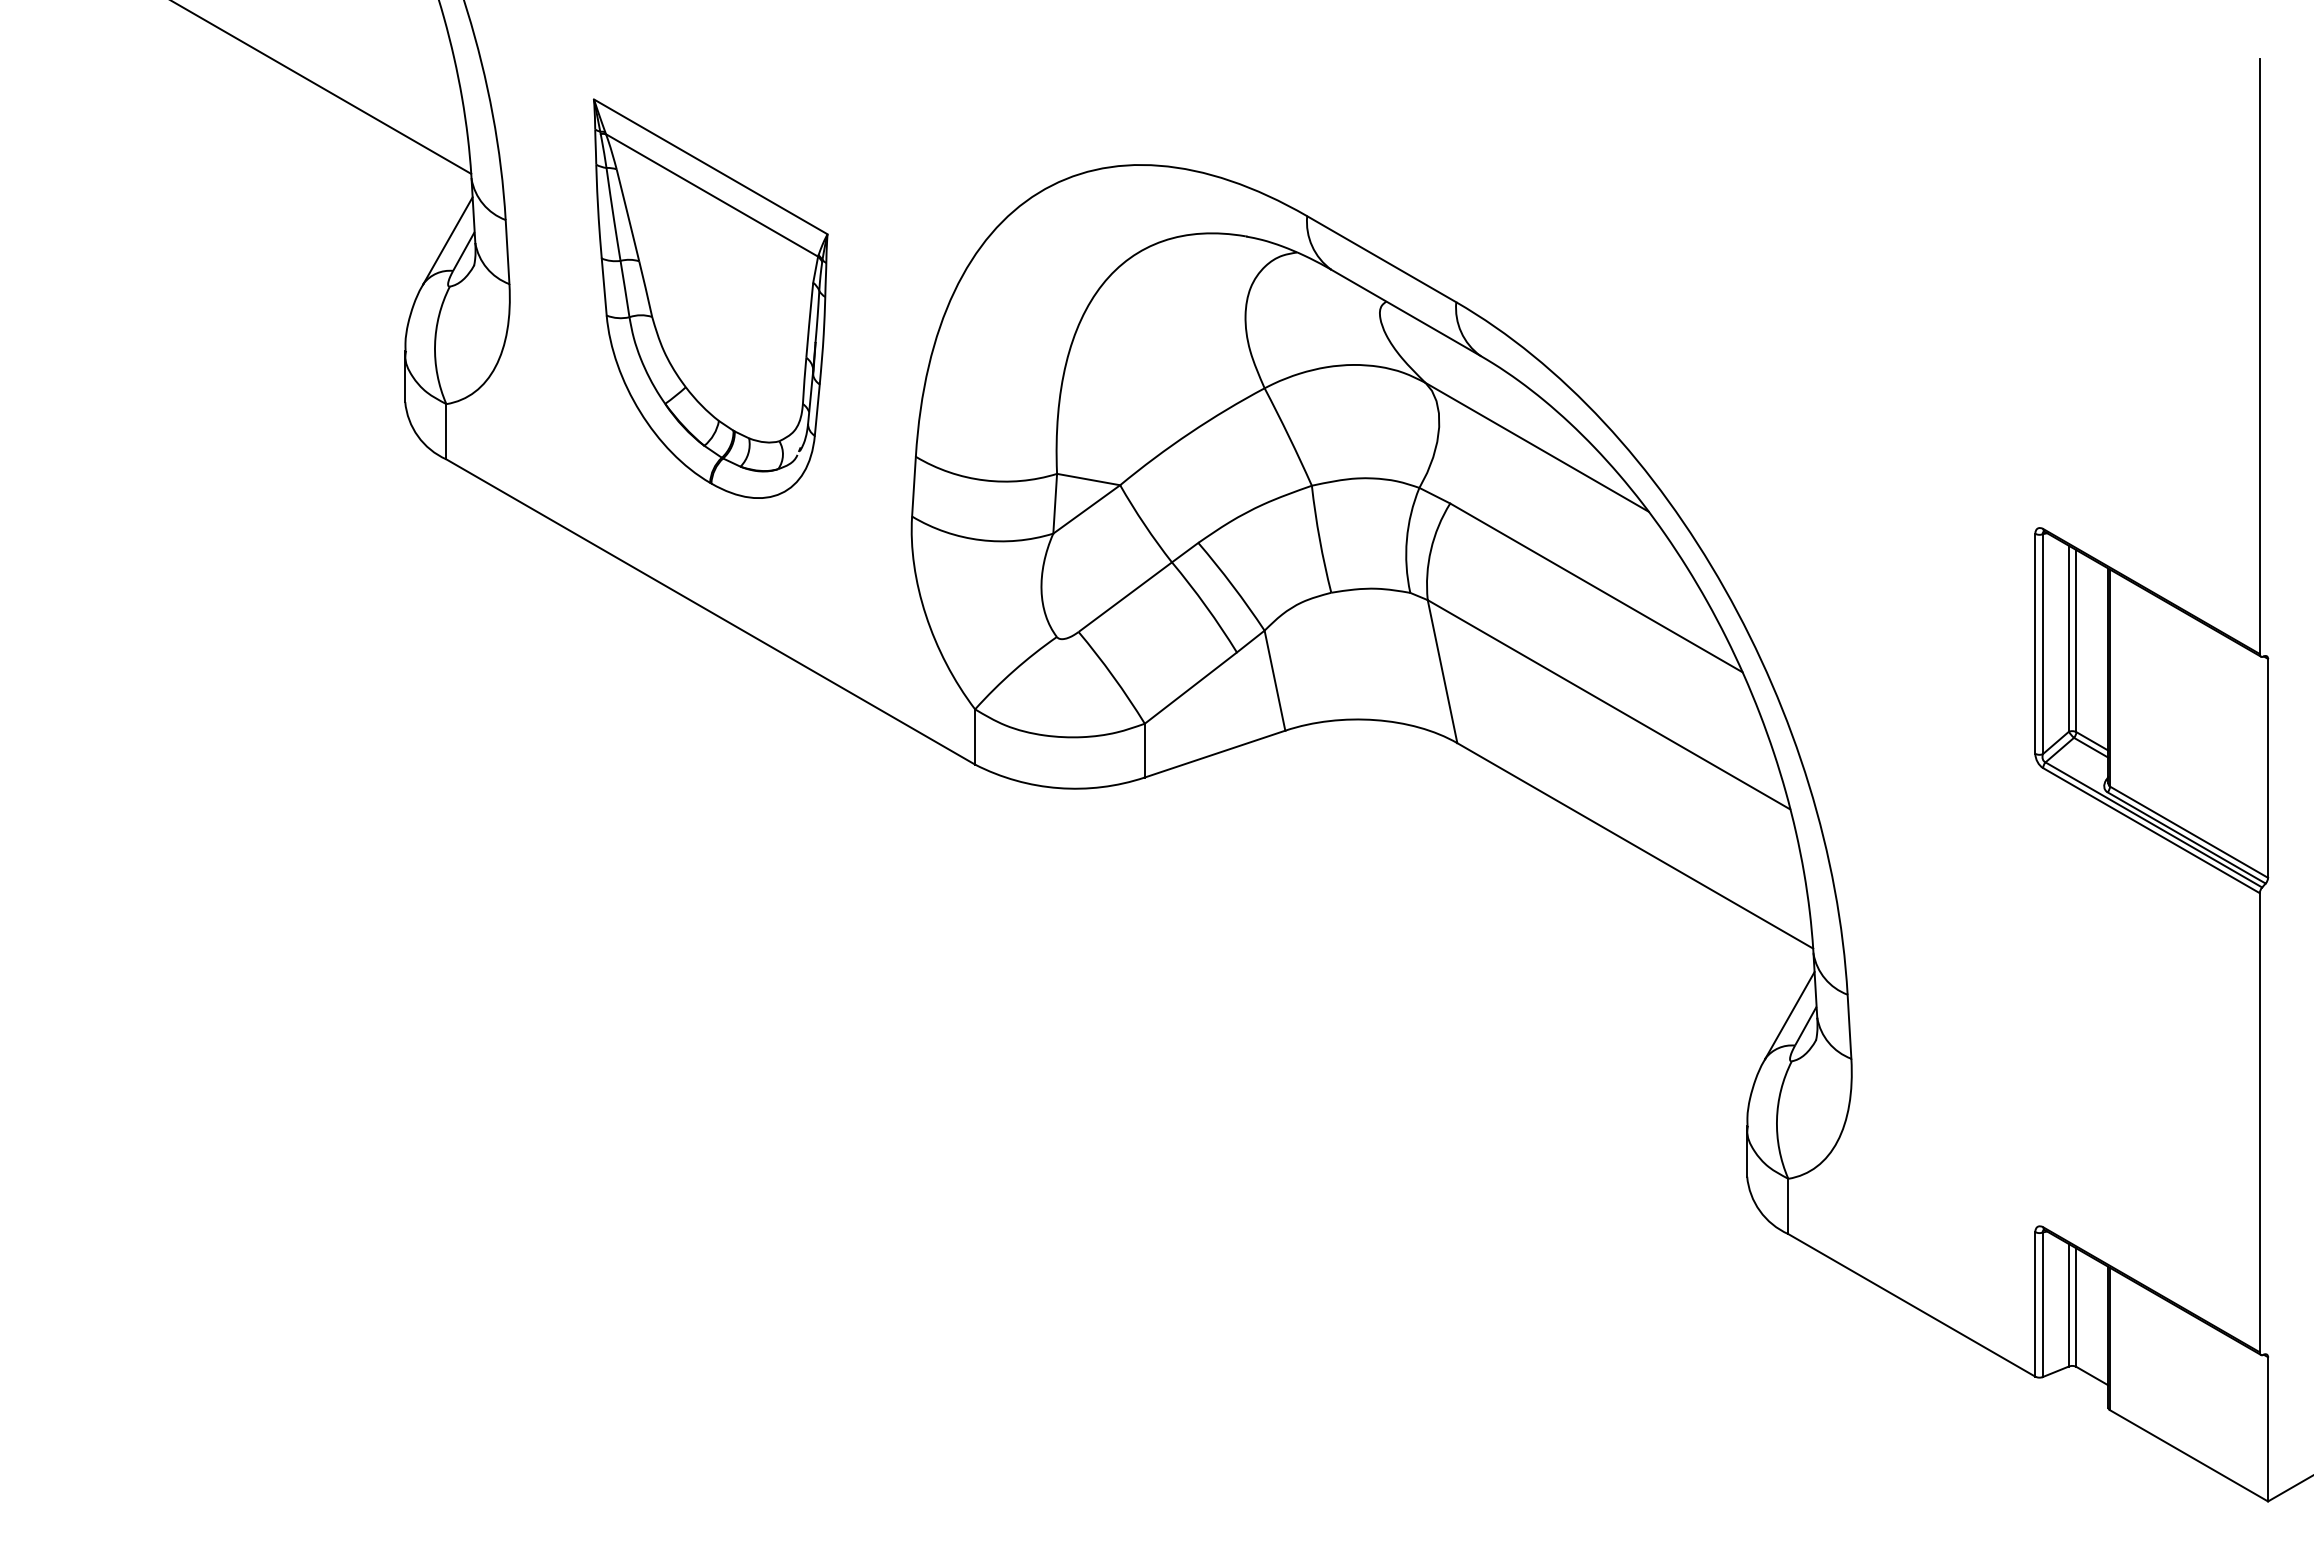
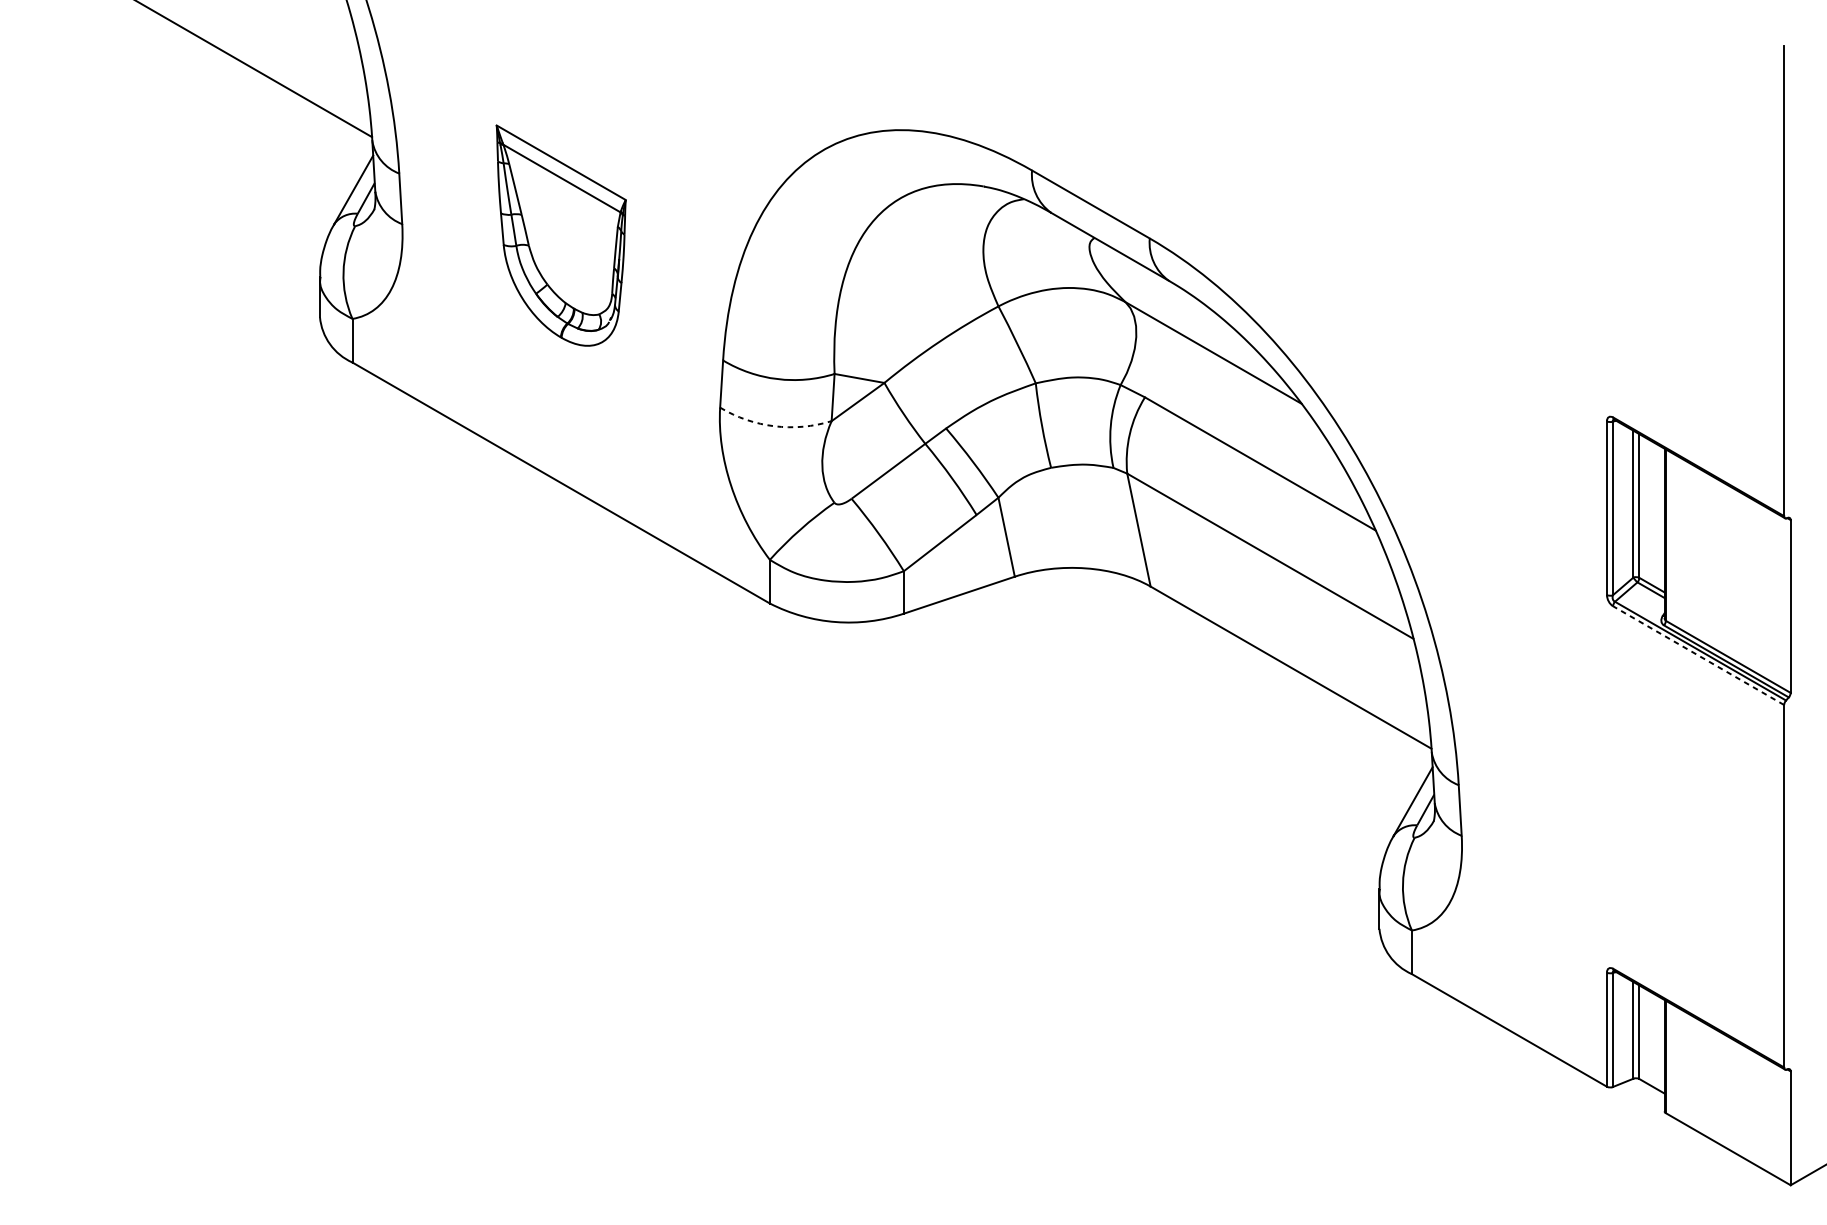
part: (710, 298) -> (560, 235), size x0.7
arc: (980, 540) -> (774, 426), solid -> dashed
line: (2151, 830) -> (1698, 655), solid -> dashed

